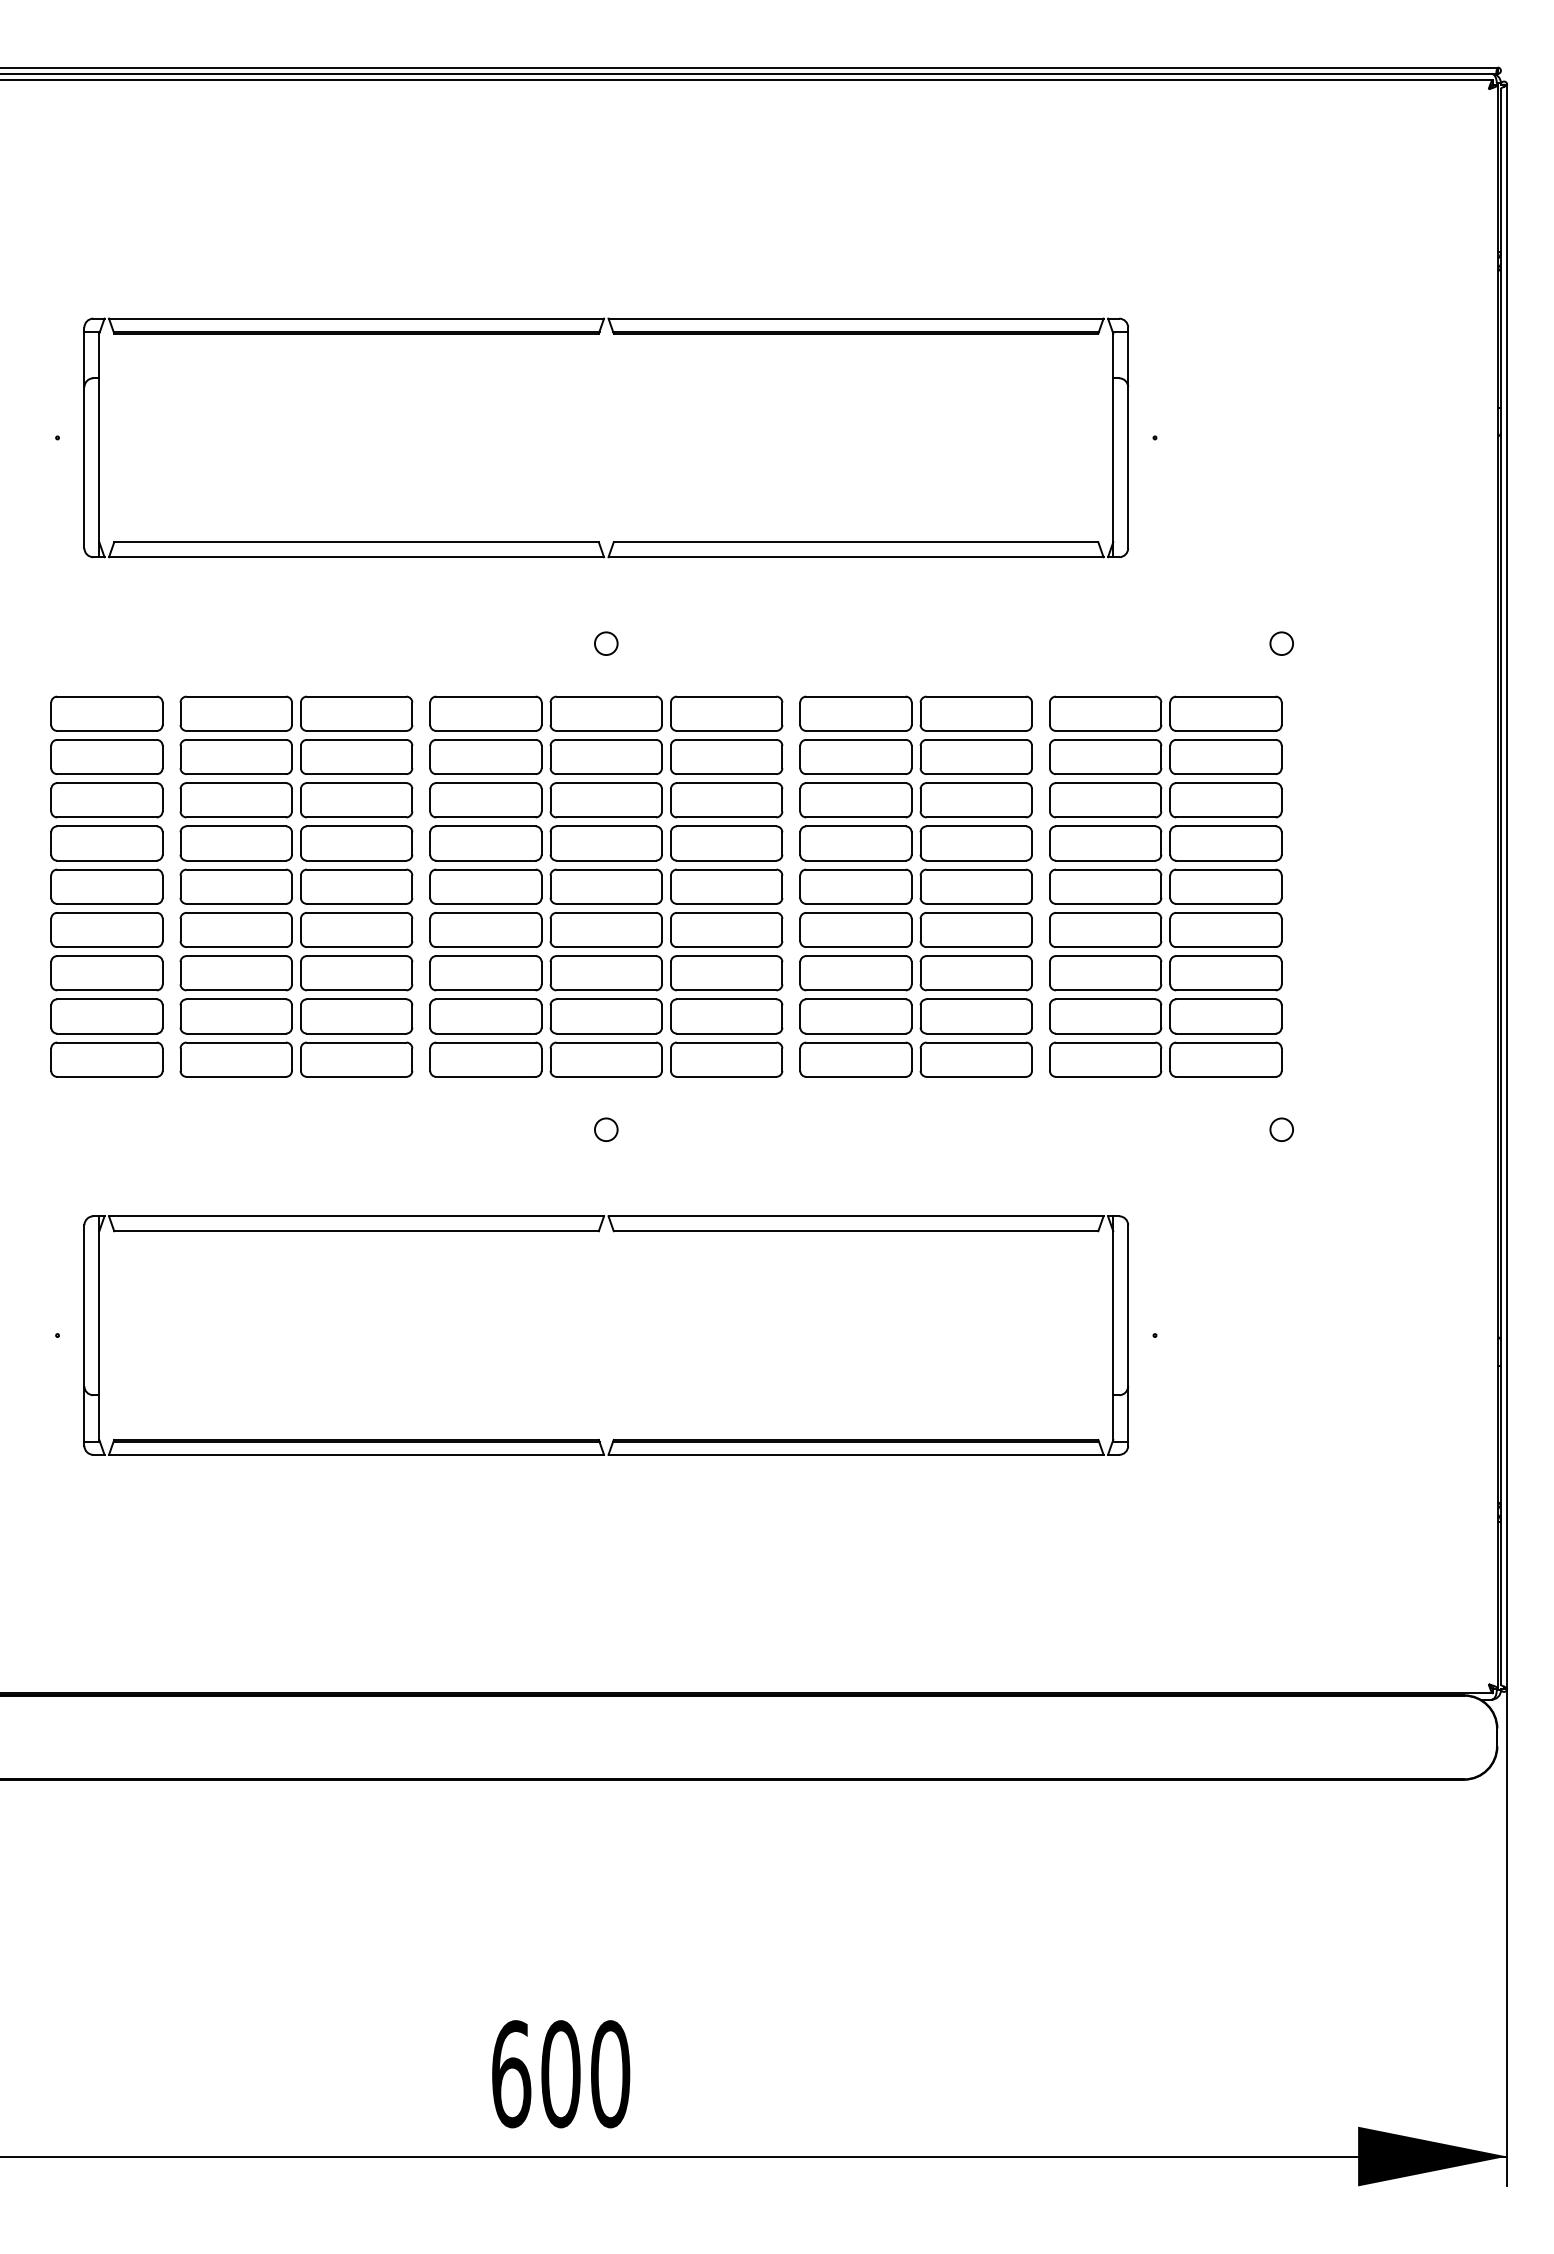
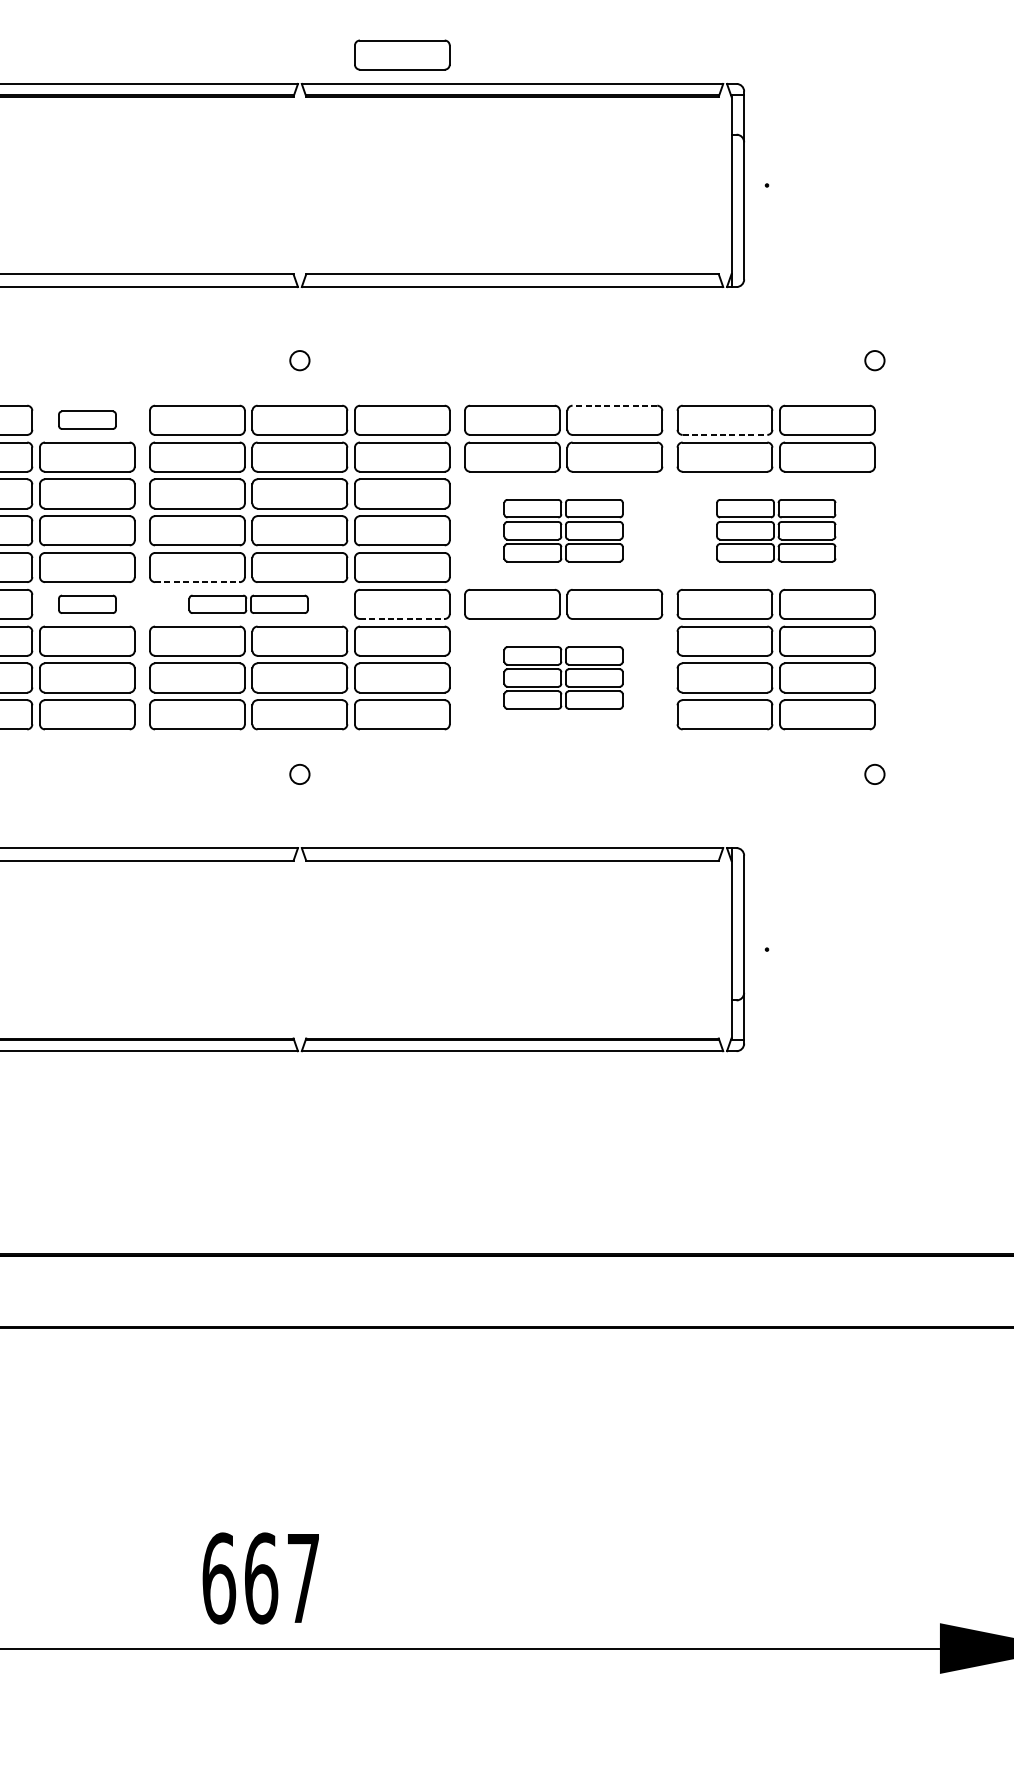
part: (726, 284) -> (402, 54), added
line: (976, 696) -> (615, 405), solid -> dashed
part: (356, 713) -> (87, 420), size x0.6
line: (1105, 730) -> (724, 434), solid -> dashed
part: (915, 843) -> (563, 530), size x0.6
part: (1165, 843) -> (775, 530), size x0.6
line: (485, 903) -> (197, 581), solid -> dashed
part: (356, 929) -> (87, 603), size x0.6
part: (545, 929) -> (248, 603), size x0.6
line: (726, 947) -> (402, 619), solid -> dashed
part: (915, 1016) -> (563, 678), size x0.6
text: (585, 2074) -> (282, 1578), 600 -> 667

